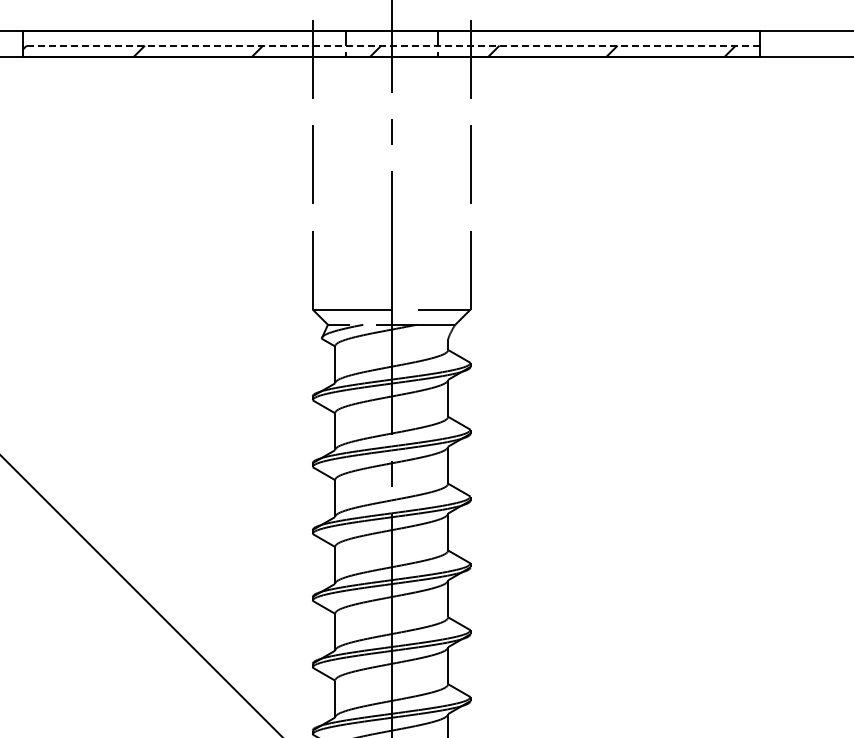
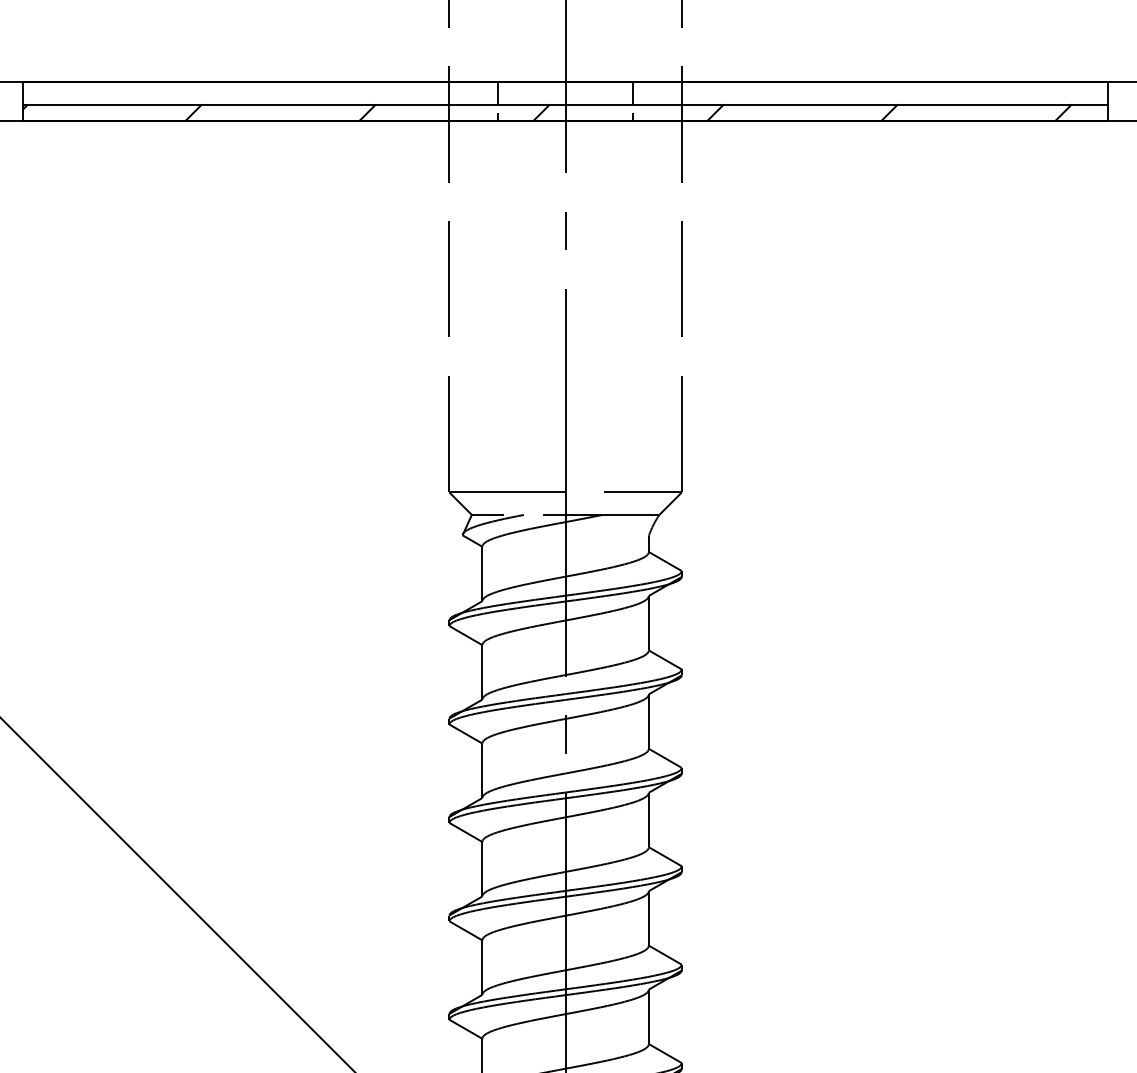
line: (391, 46) -> (565, 105), dashed -> solid

